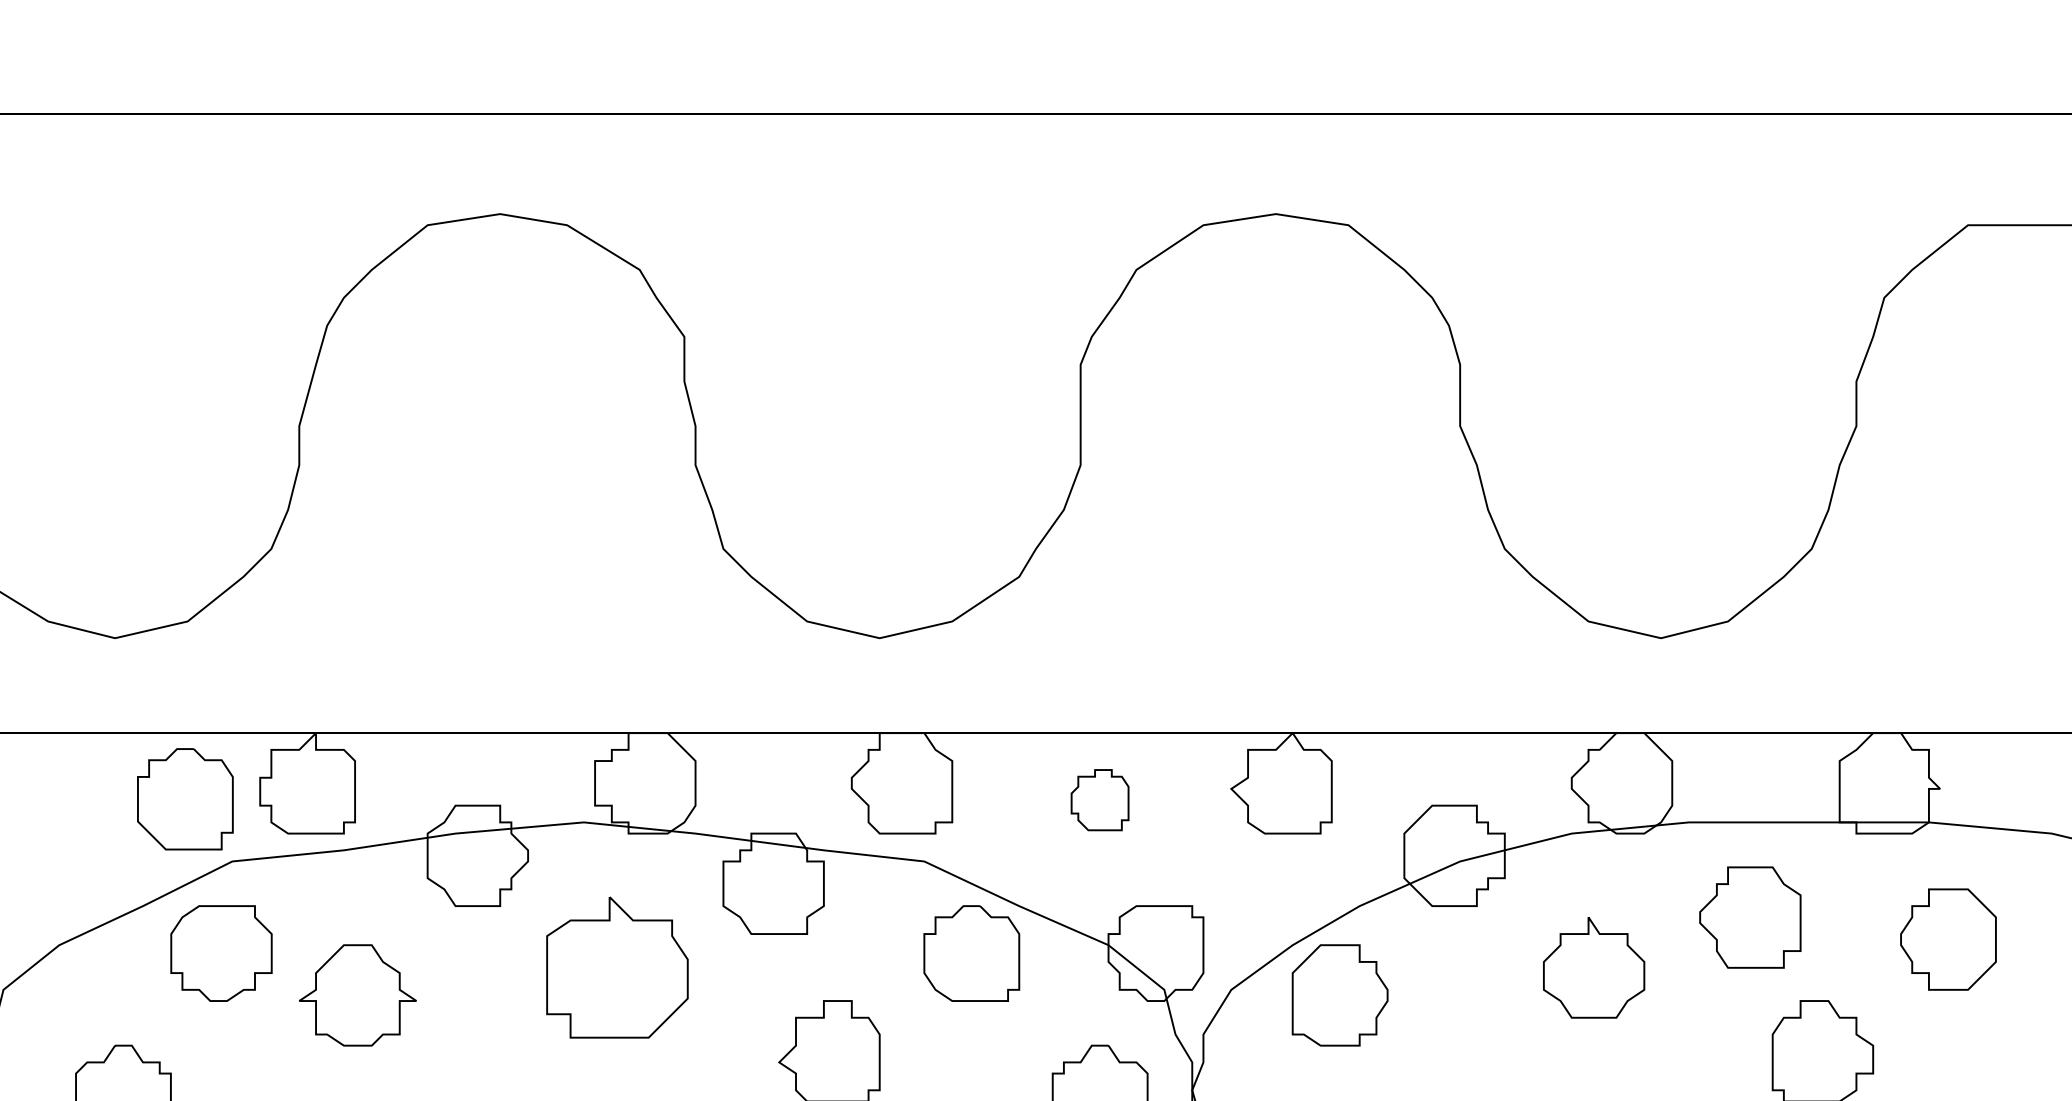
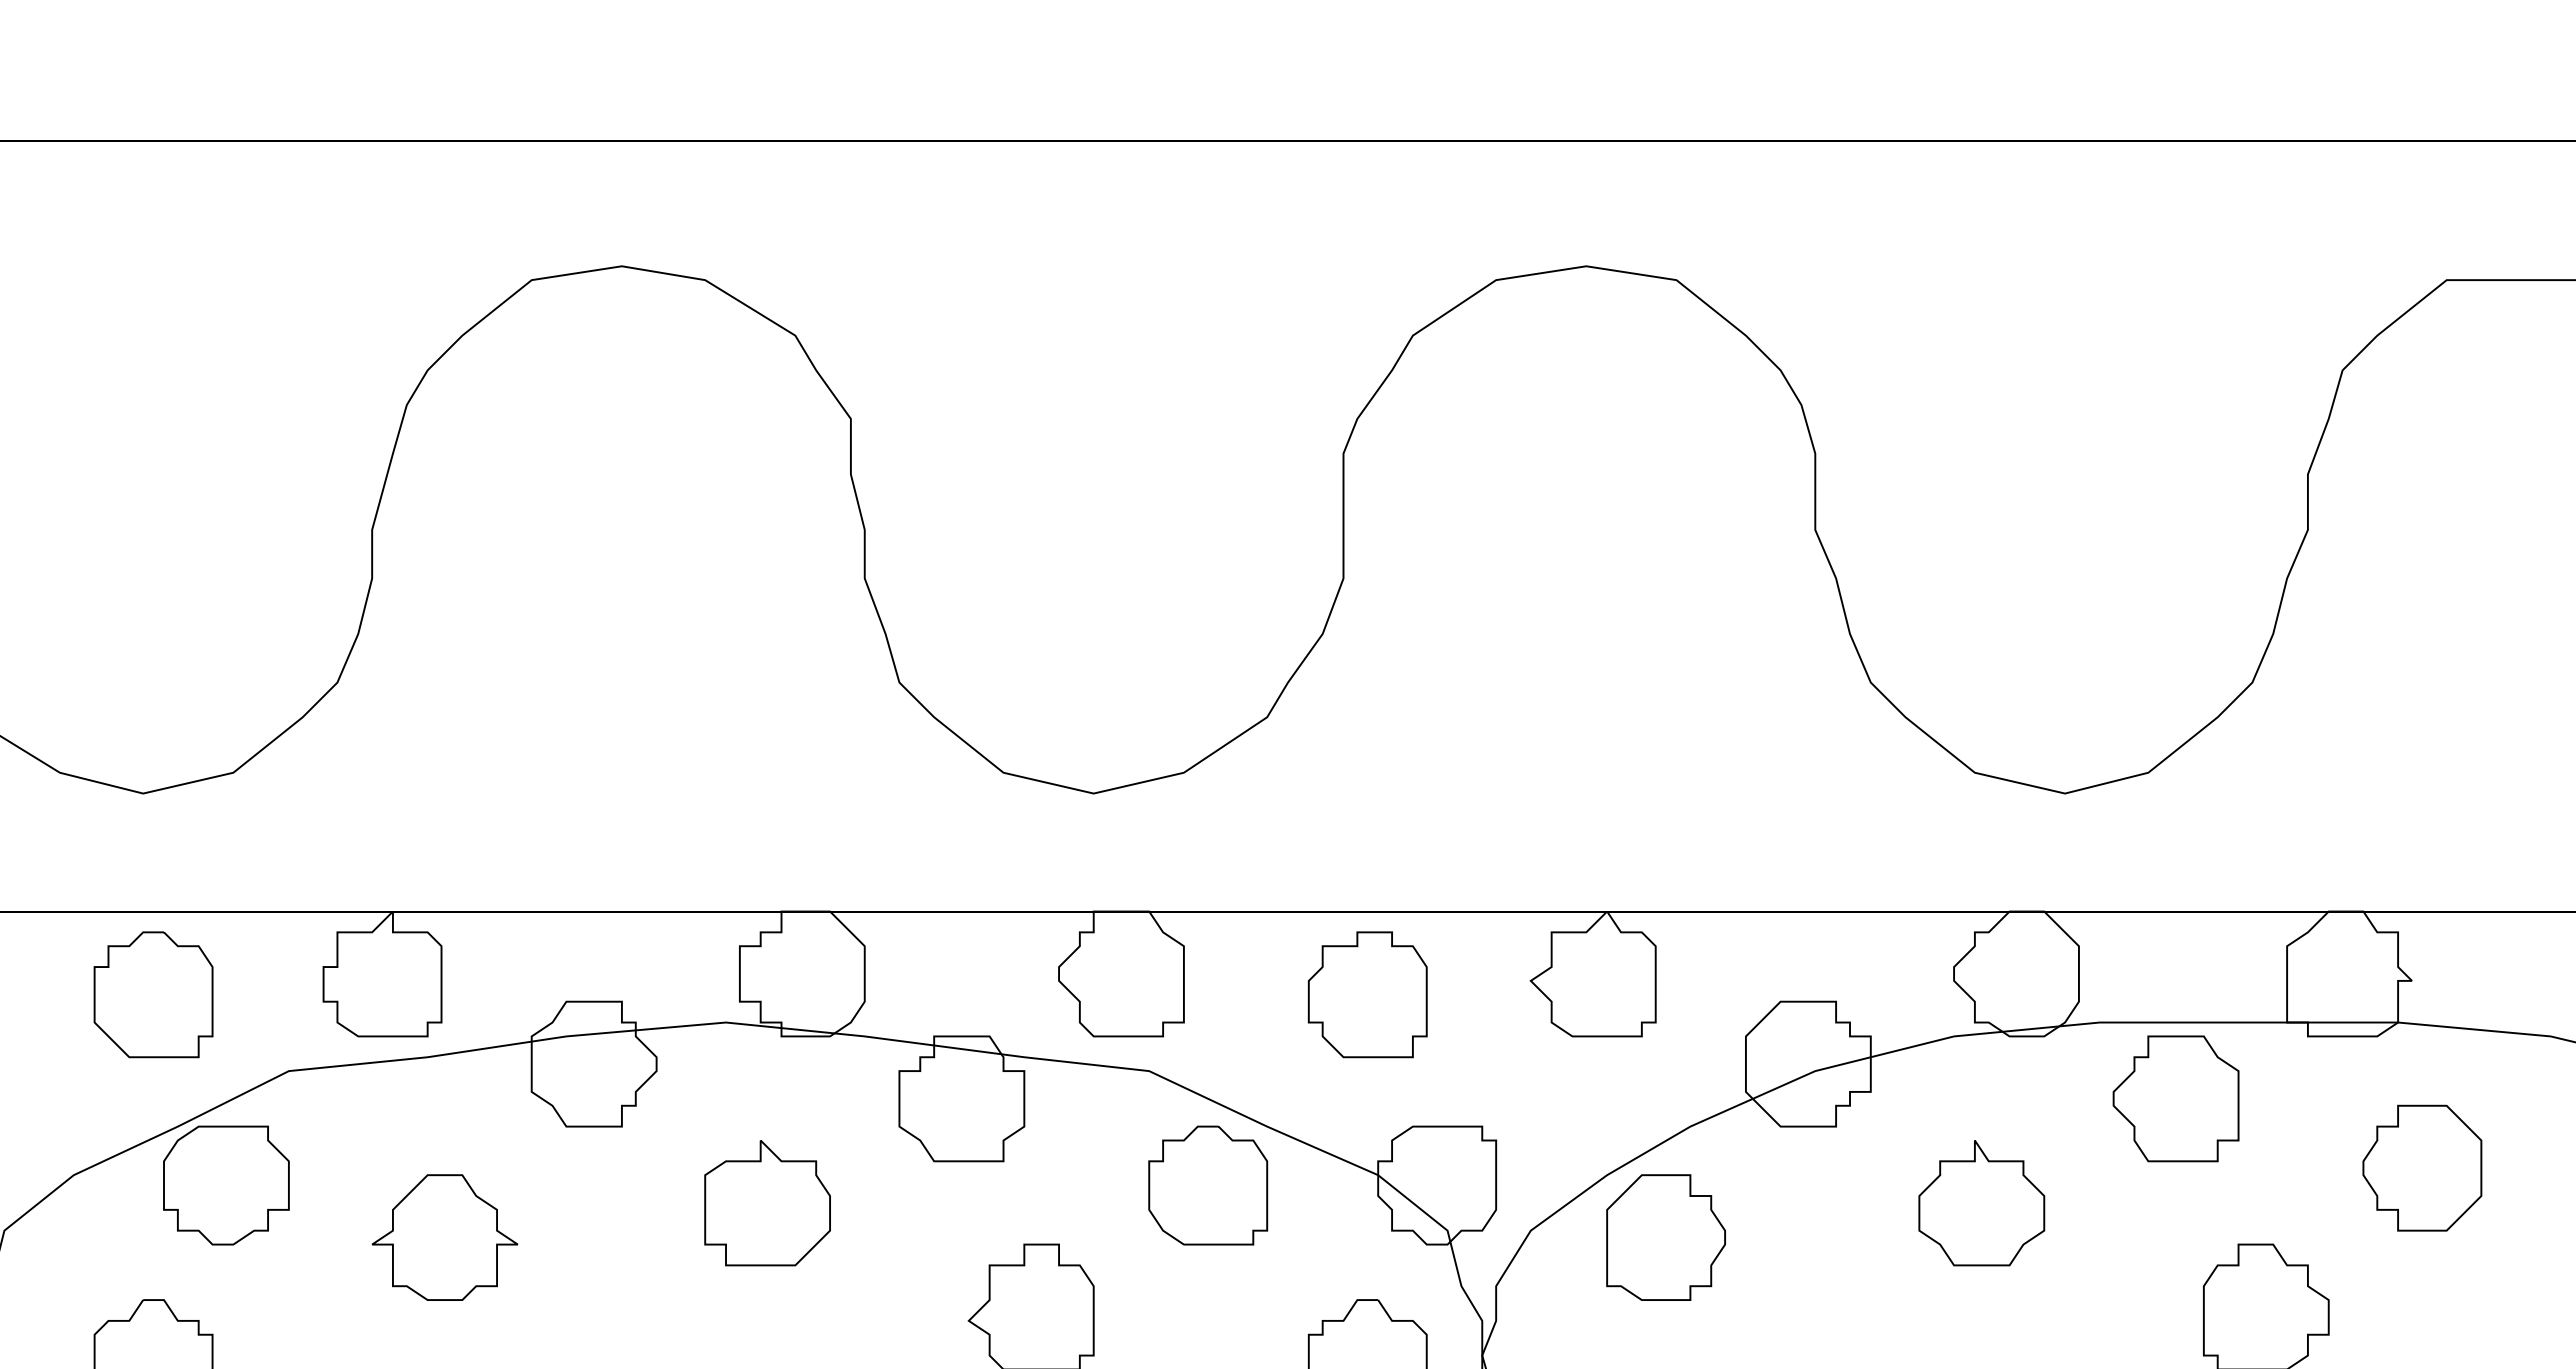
part: (185, 799) -> (153, 994), moved
part: (1099, 799) -> (1367, 994), size x1.67
part: (1749, 917) -> (2175, 1098), moved
part: (221, 953) -> (226, 1185), moved
part: (617, 967) -> (767, 1203), size x0.71

